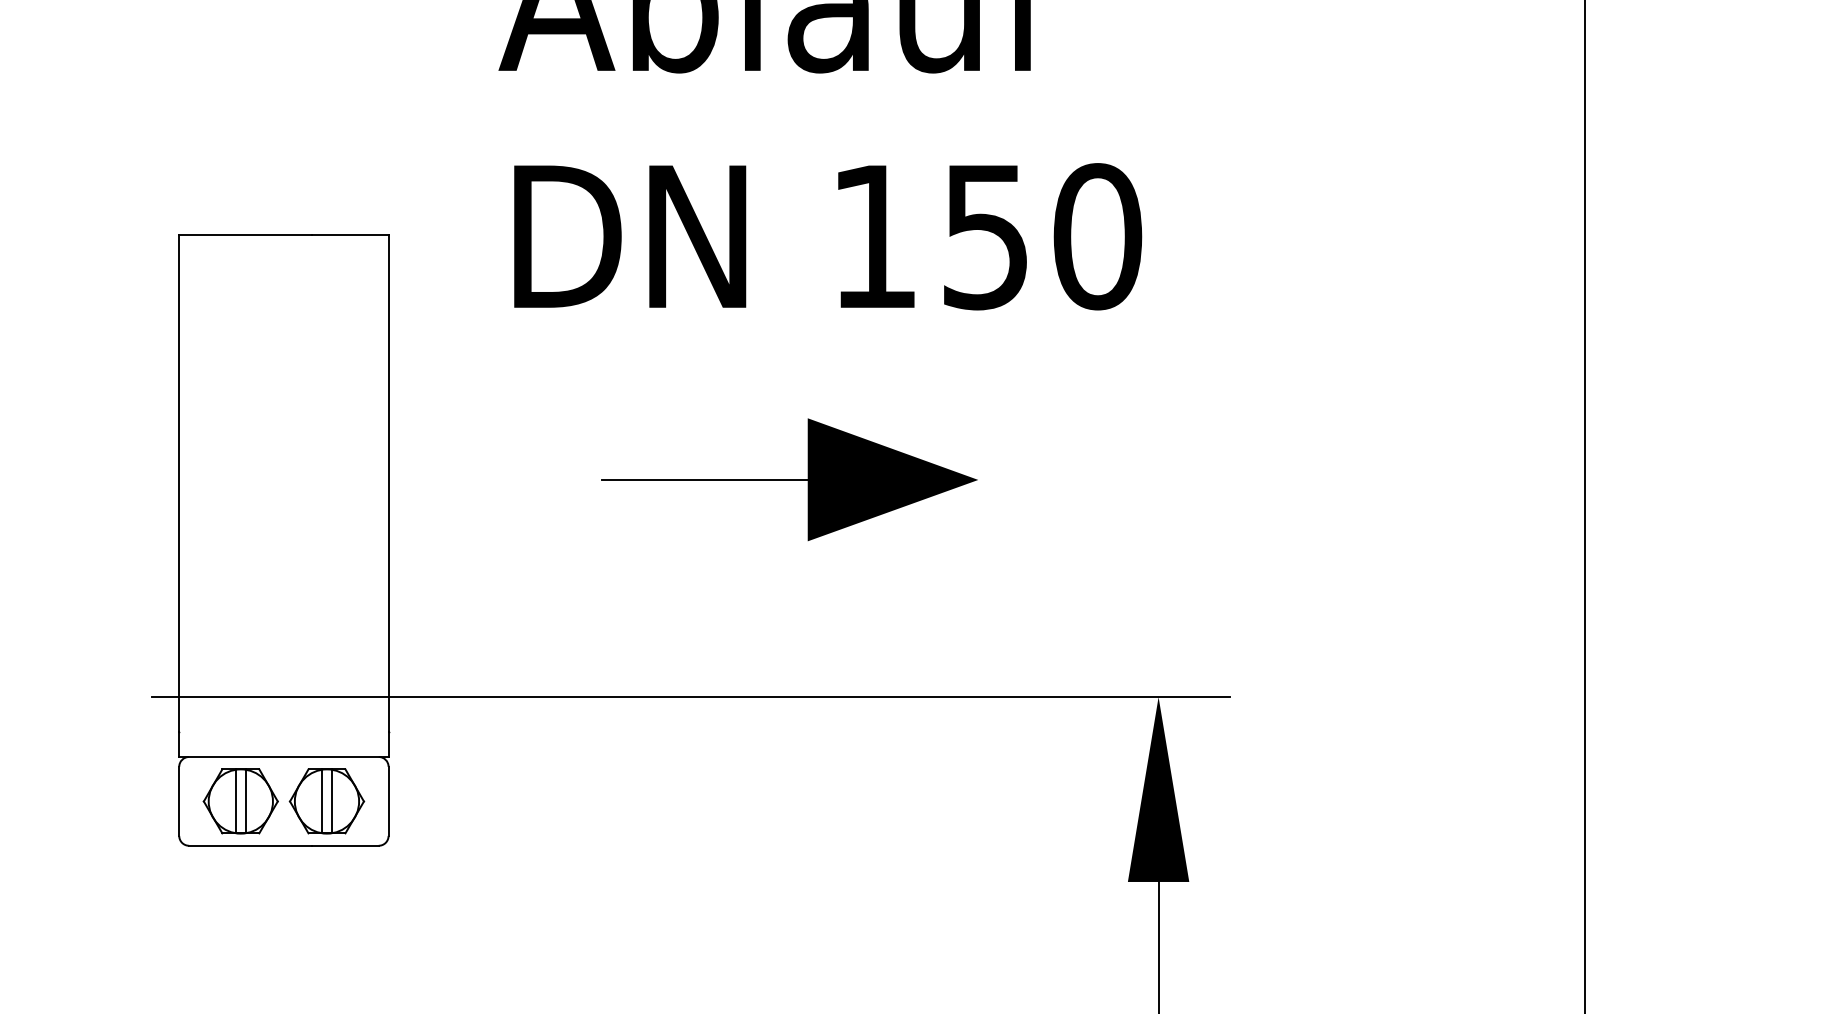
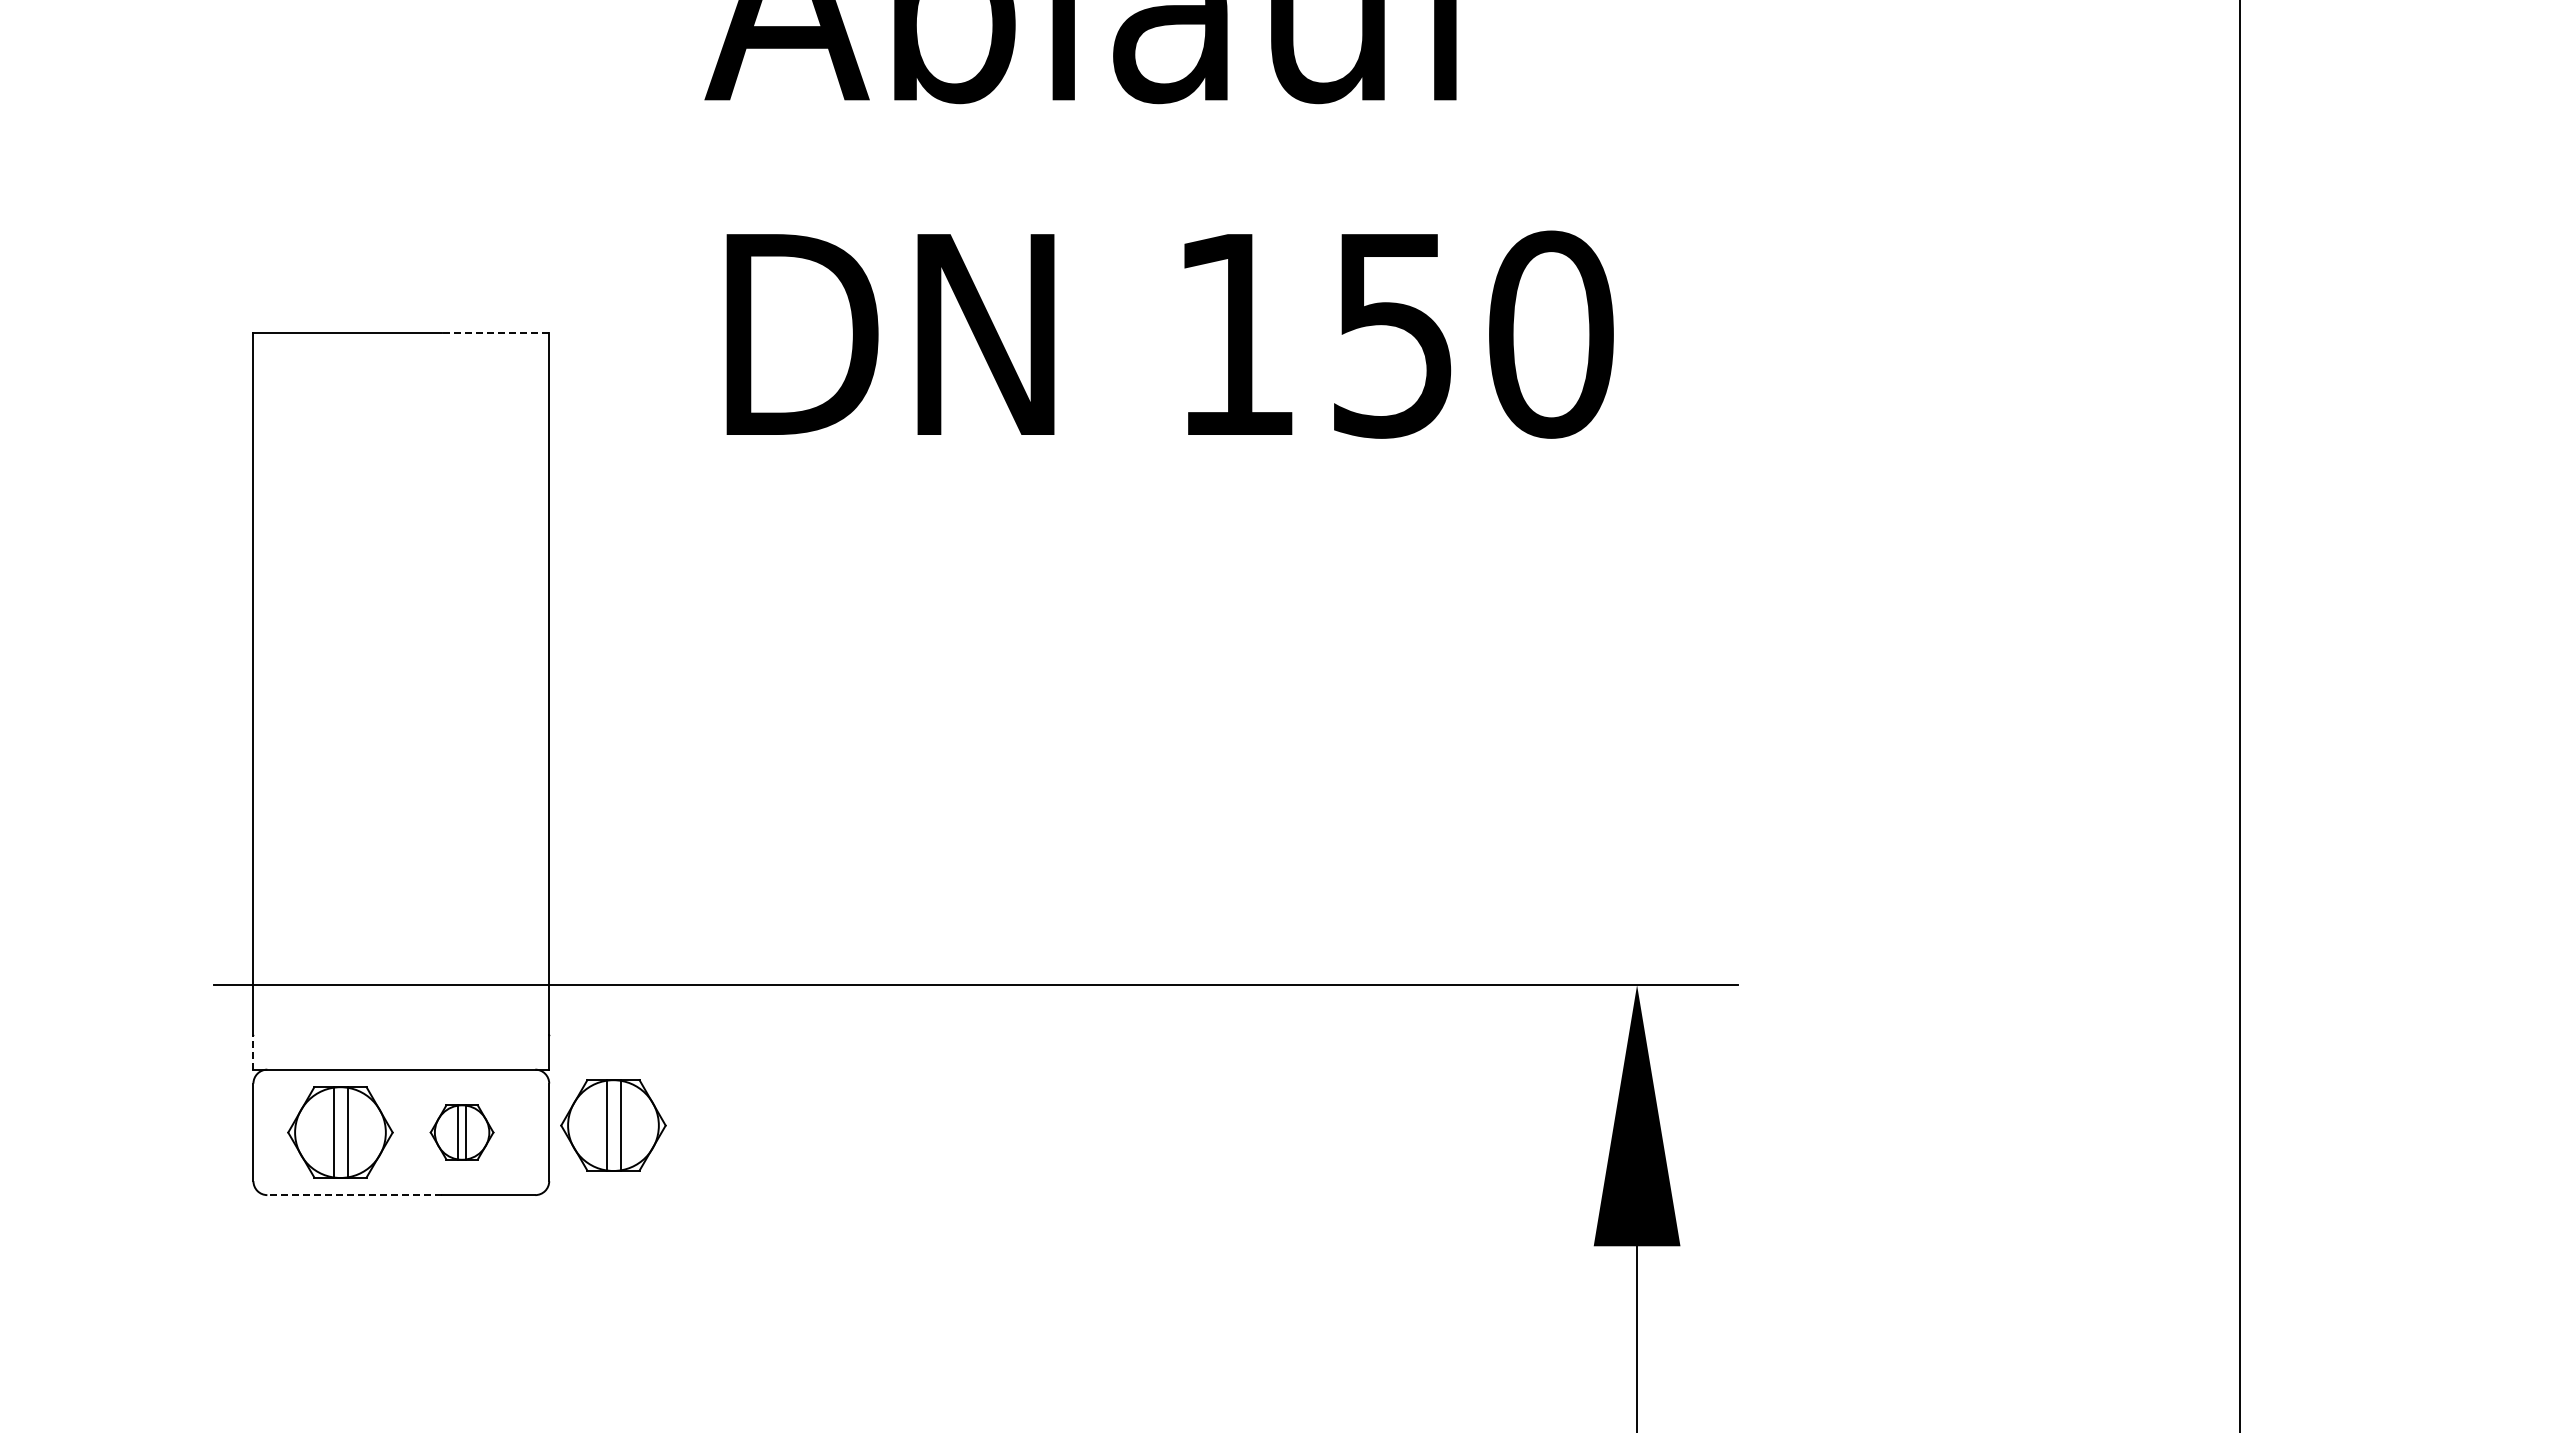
line: (350, 235) -> (495, 332), solid -> dashed
part: (789, 479) -> (1115, 677), removed
line: (179, 744) -> (253, 1051), solid -> dashed
part: (434, 796) -> (613, 1125), added
part: (326, 801) -> (461, 1132), size x0.6
line: (250, 846) -> (354, 1195), solid -> dashed

